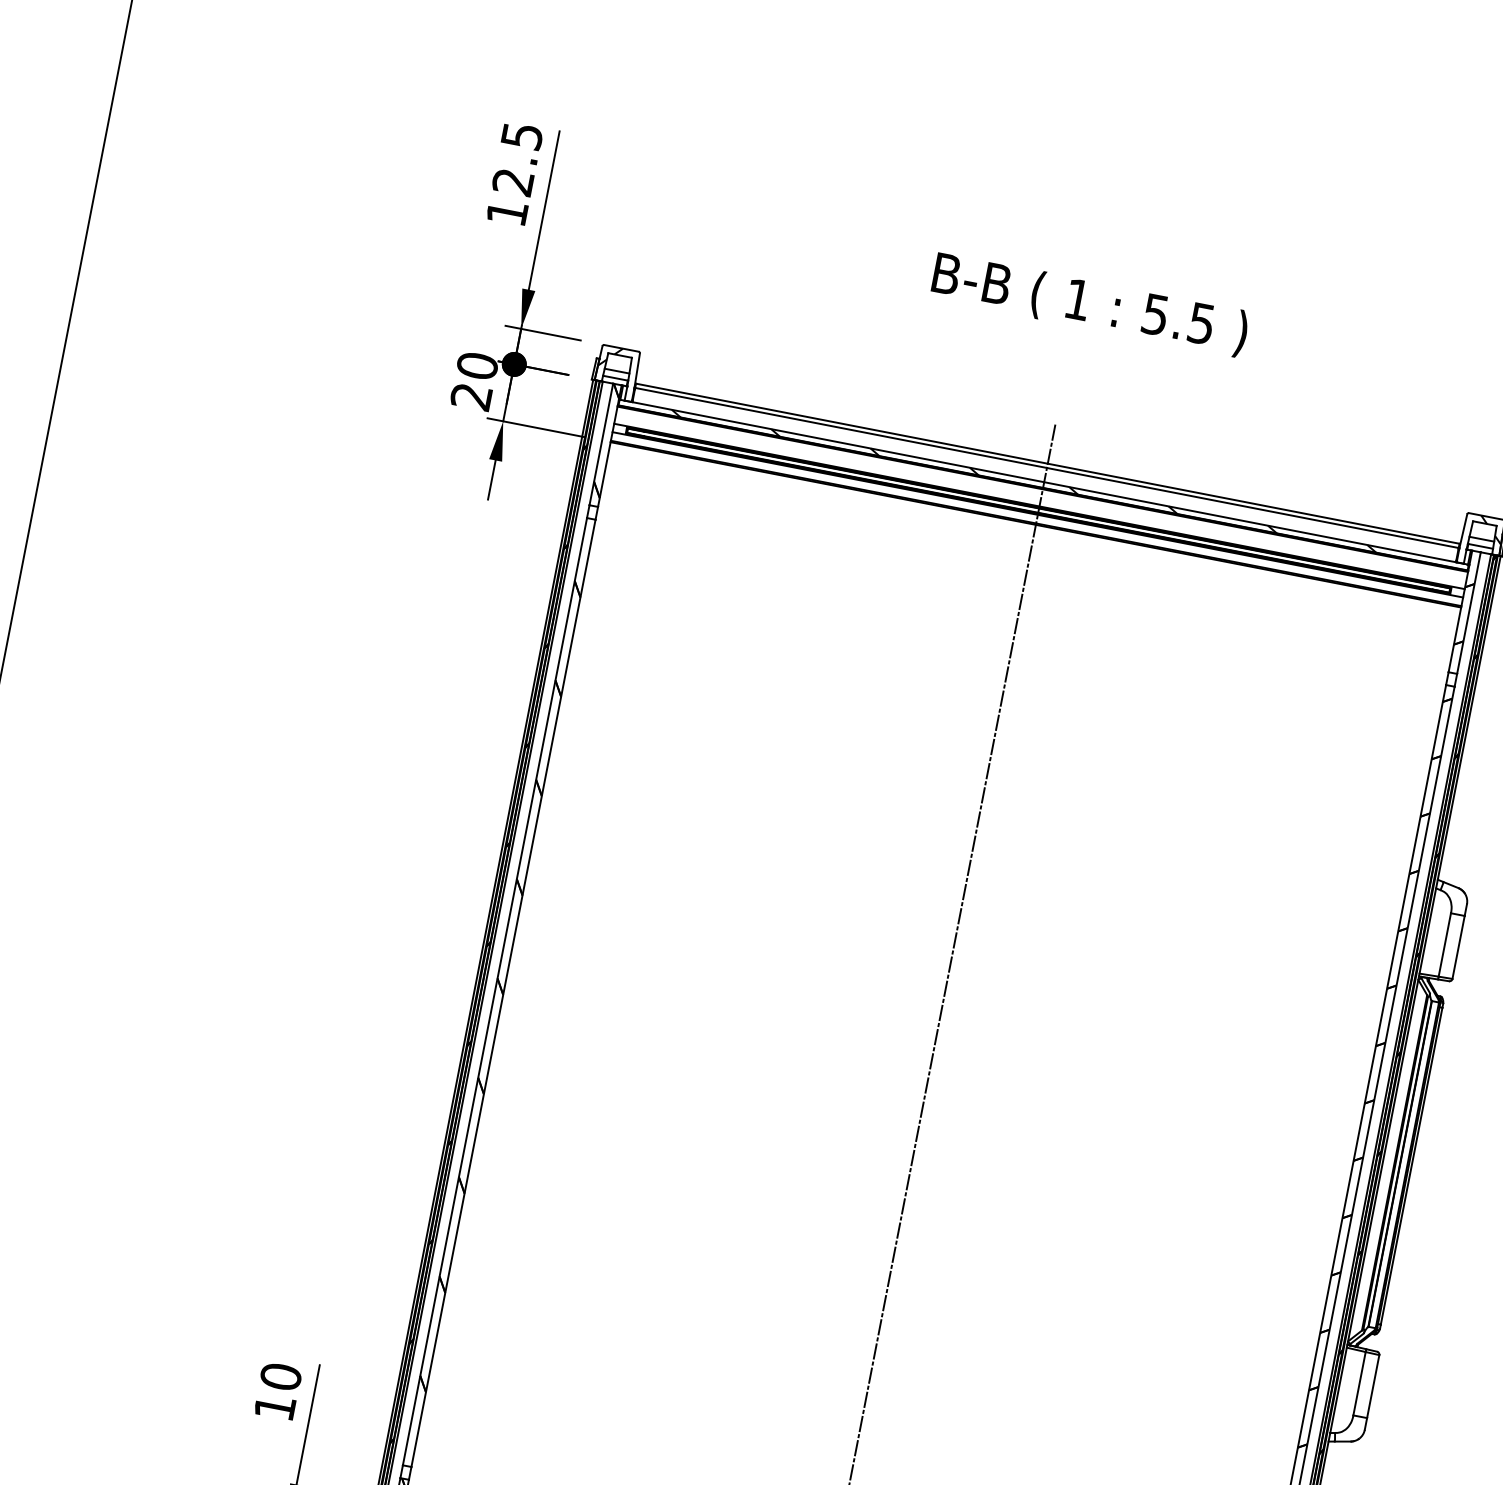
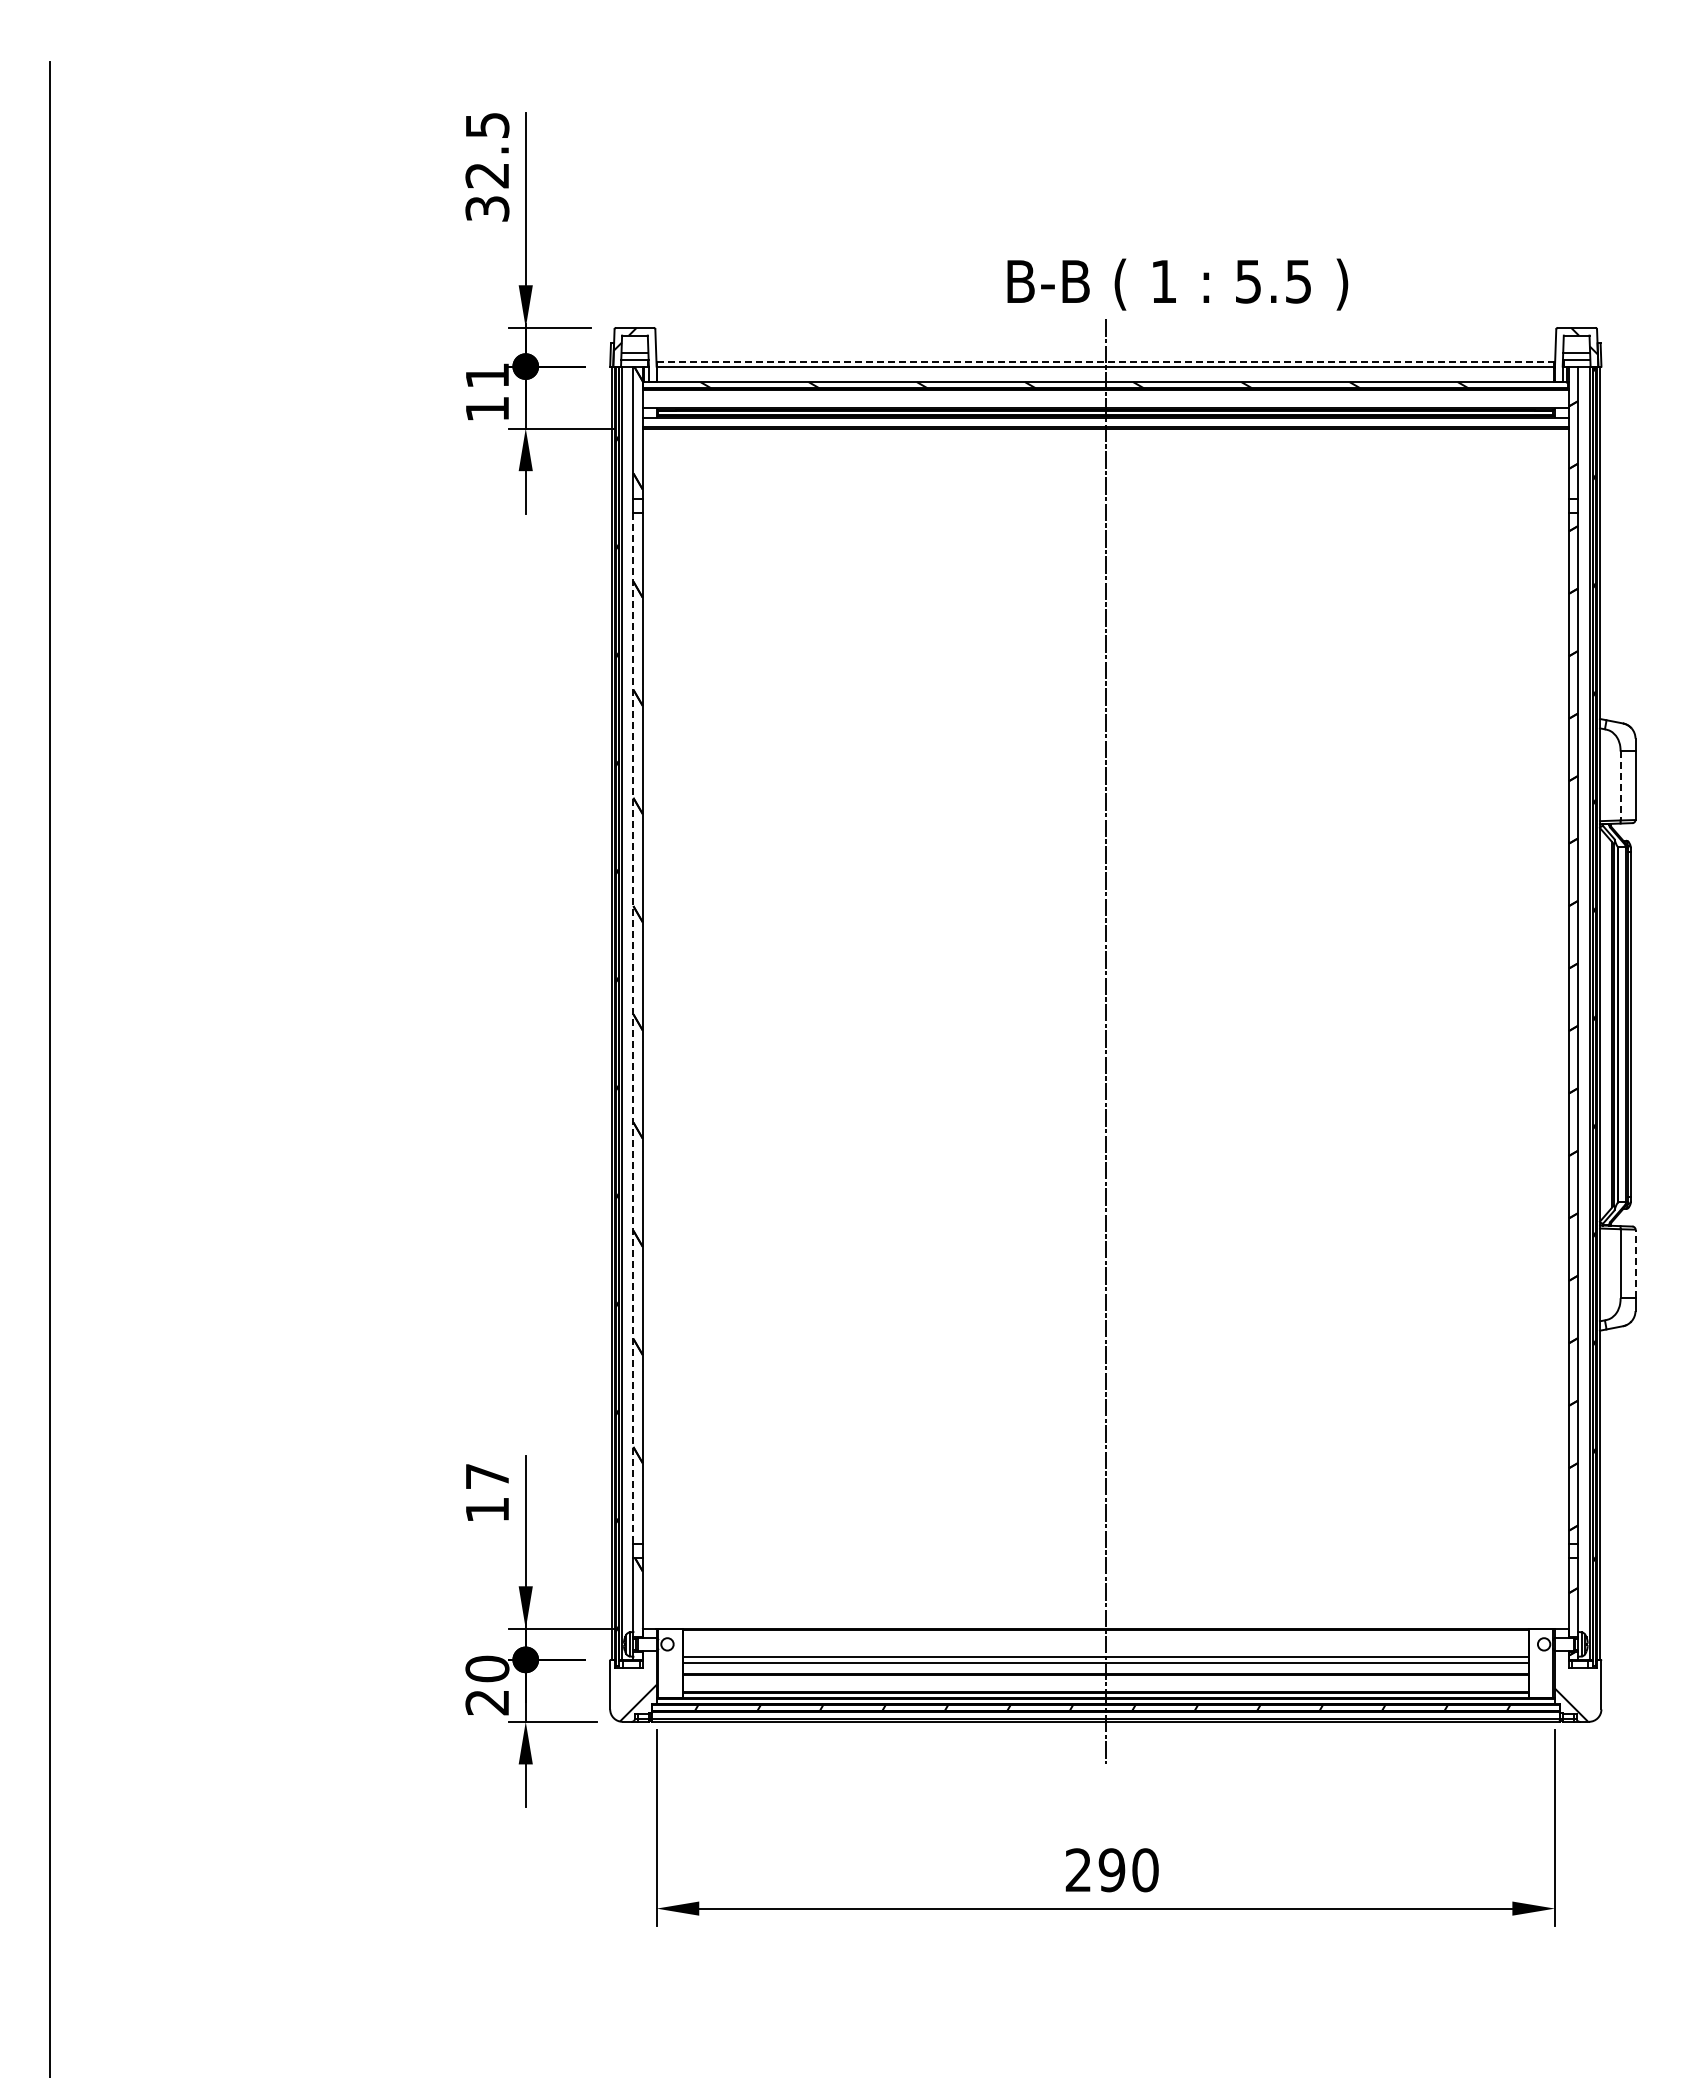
text: (507, 212) -> (487, 208), 12.5 -> 32.5
text: (1089, 304) -> (1177, 284), moved
text: (474, 380) -> (487, 391), 20 -> 11
line: (1048, 463) -> (1106, 361), solid -> dashed
line: (1444, 944) -> (1620, 785), solid -> dashed
line: (495, 991) -> (633, 1028), solid -> dashed
text: (281, 1376) -> (487, 1476), 10 -> 17
line: (1373, 1386) -> (1635, 1263), solid -> dashed

